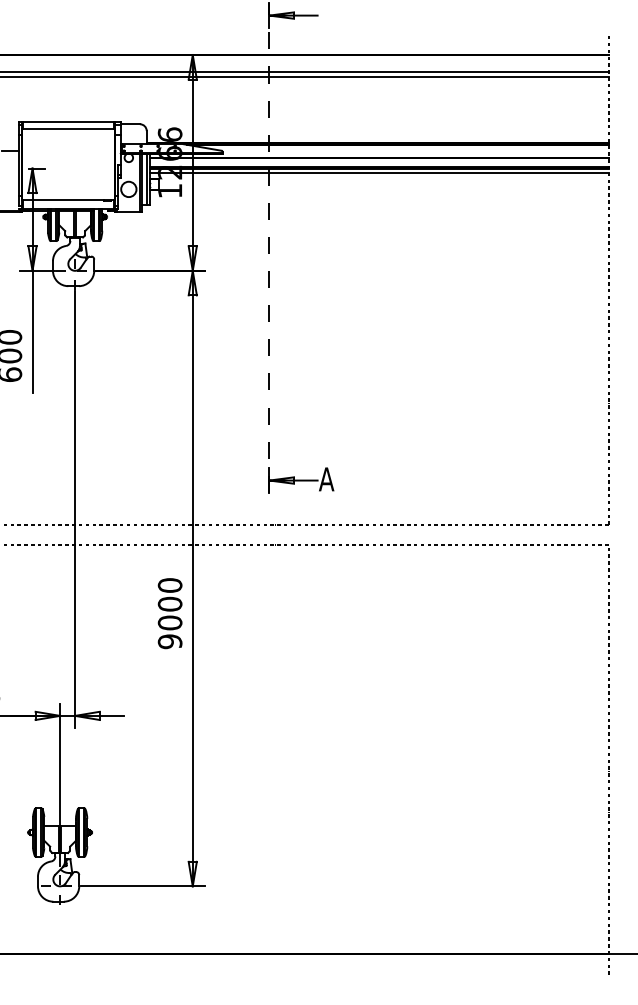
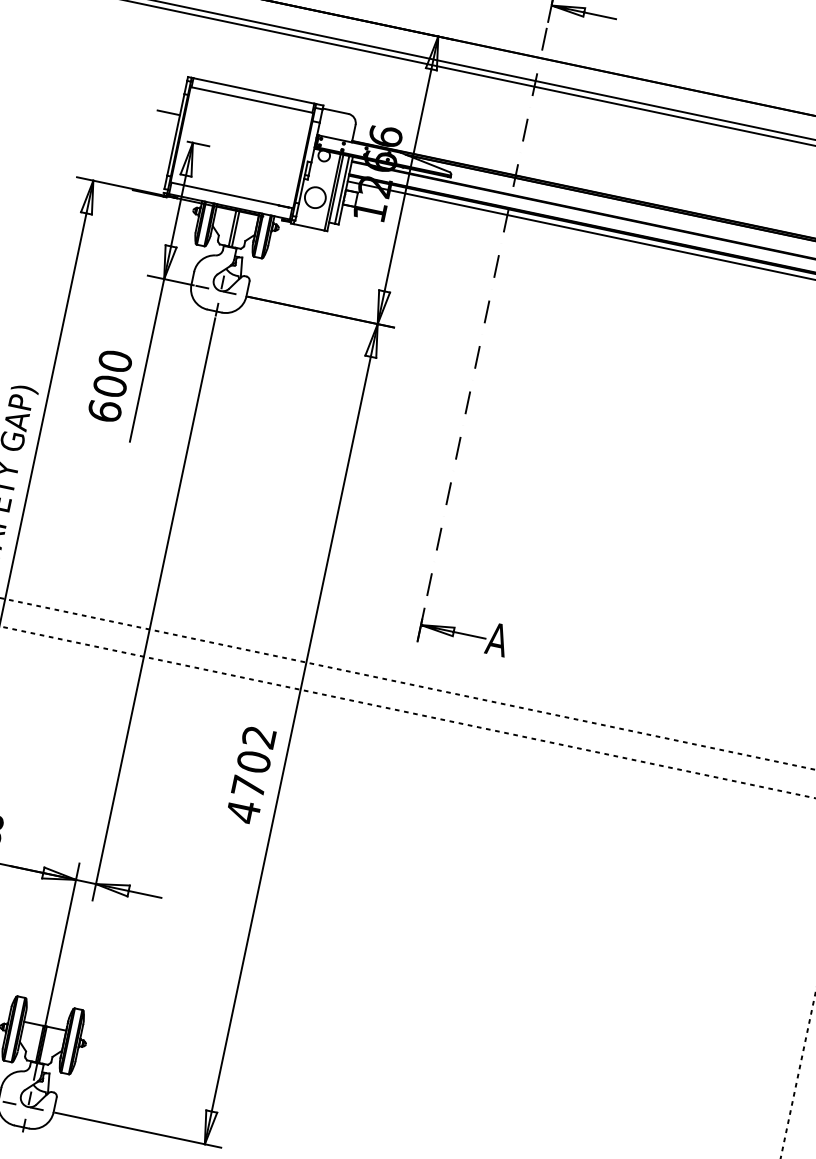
text: (169, 613) -> (250, 774), 9000 -> 4702

